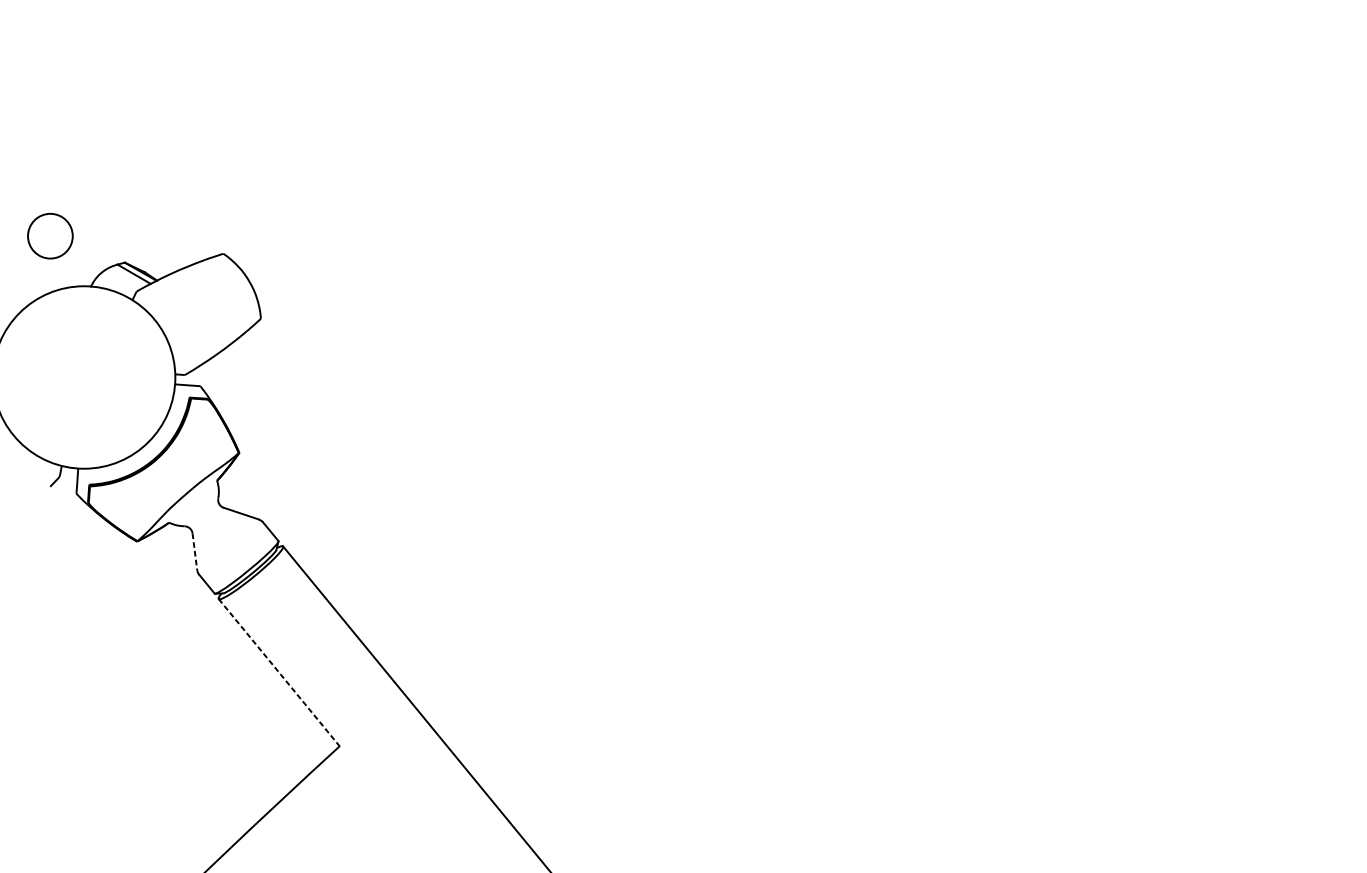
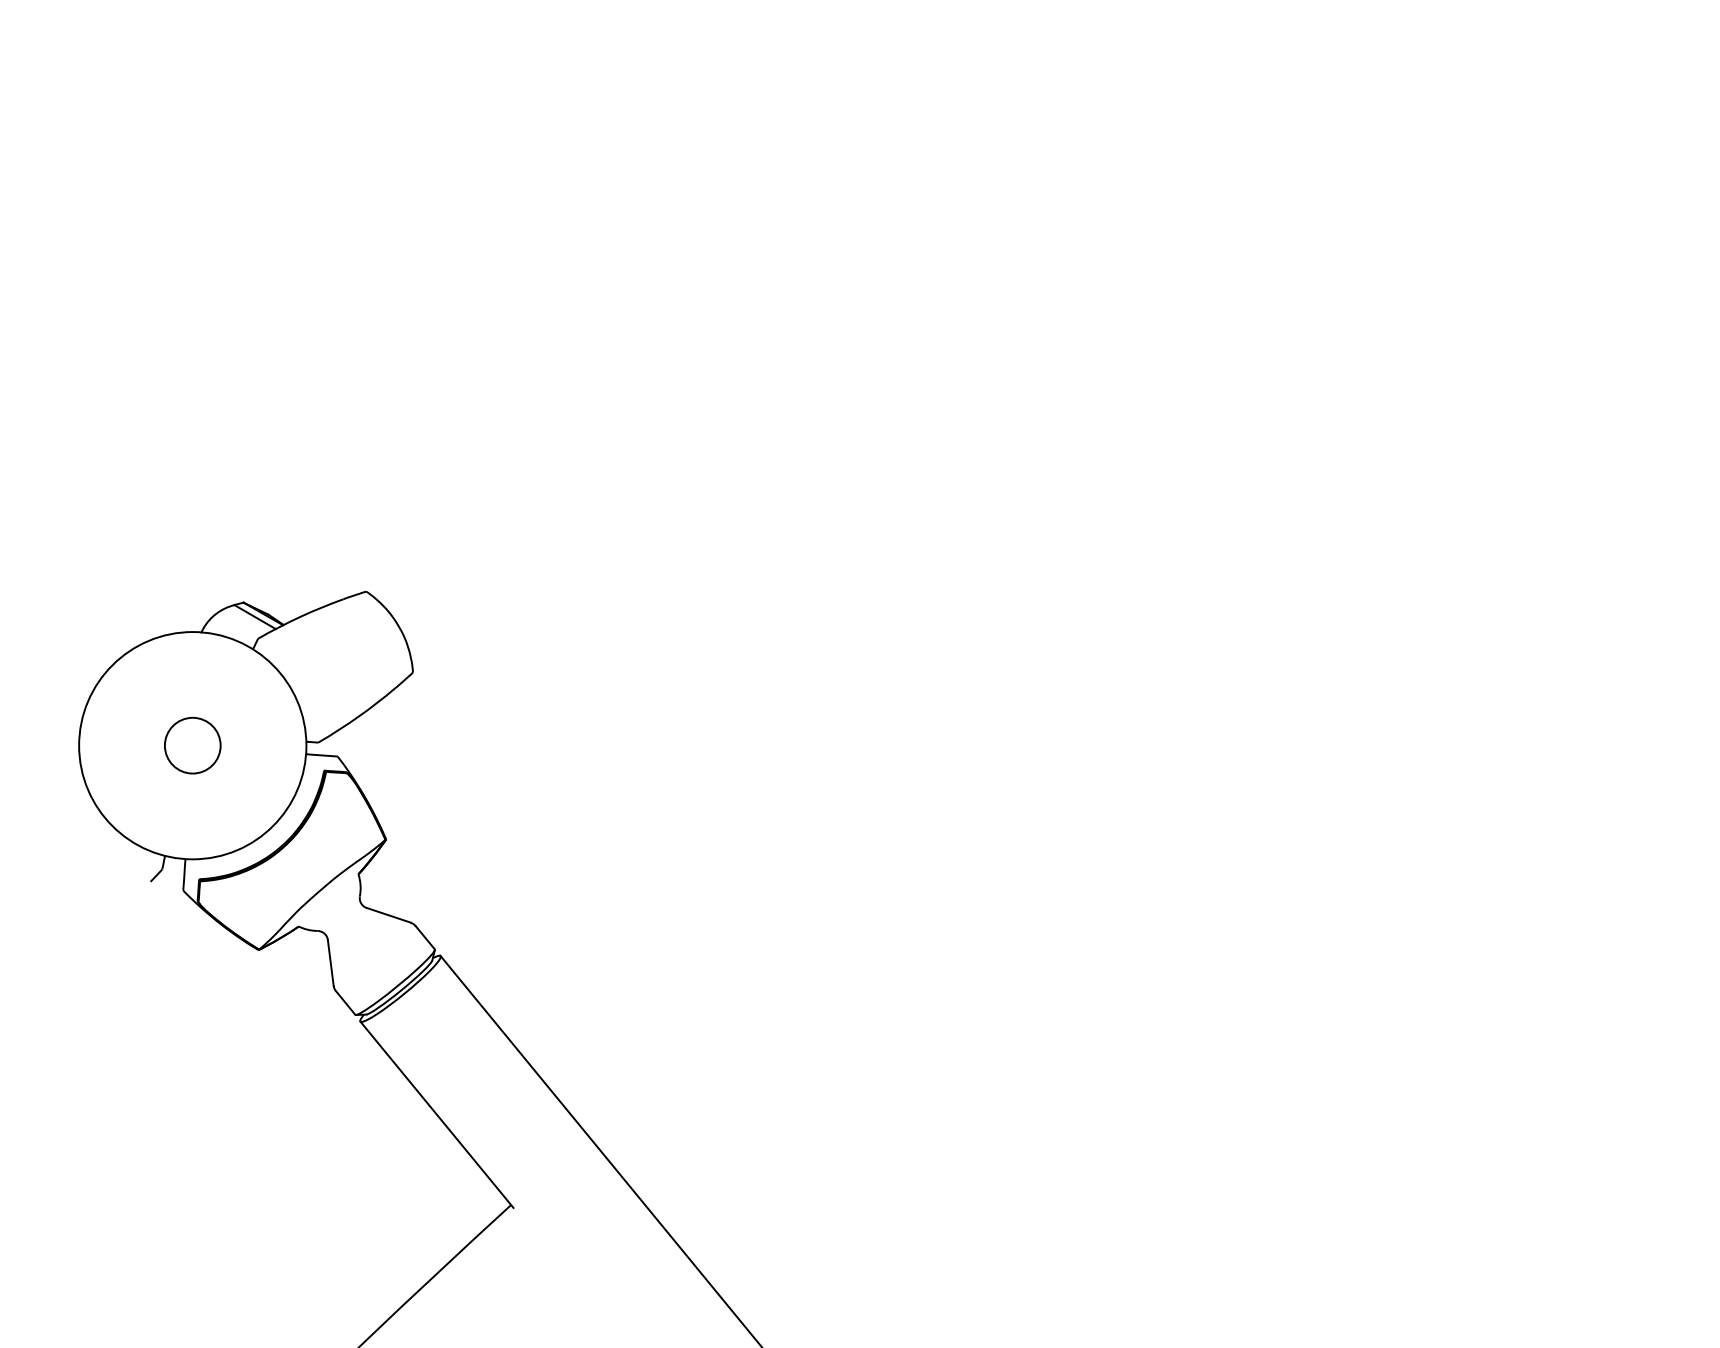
circle: (50, 236) -> (192, 745), moved
line: (194, 552) -> (330, 963), dashed -> solid
line: (280, 673) -> (437, 1114), dashed -> solid

